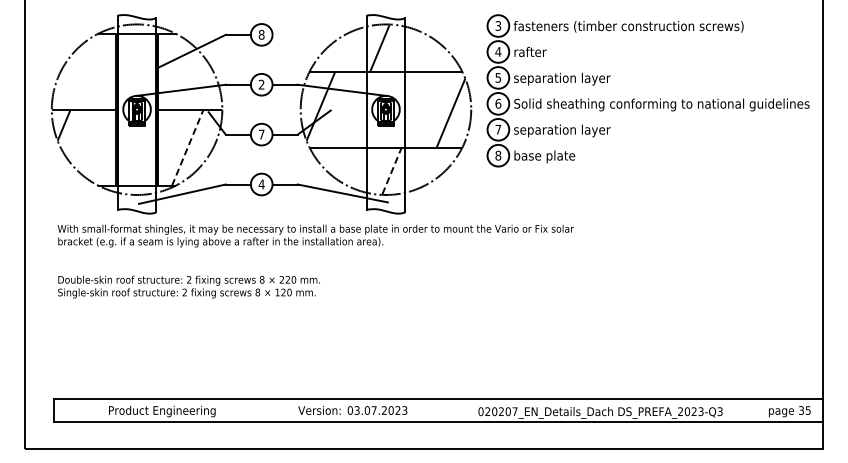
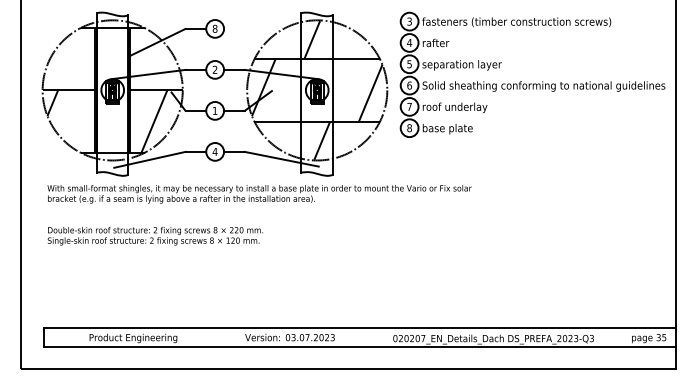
text: (562, 130) -> (462, 107), separation layer -> roof underlay
text: (261, 134) -> (214, 110), 7 -> 1
line: (188, 147) -> (154, 121), dashed -> solid
line: (392, 170) -> (322, 140), dashed -> solid

